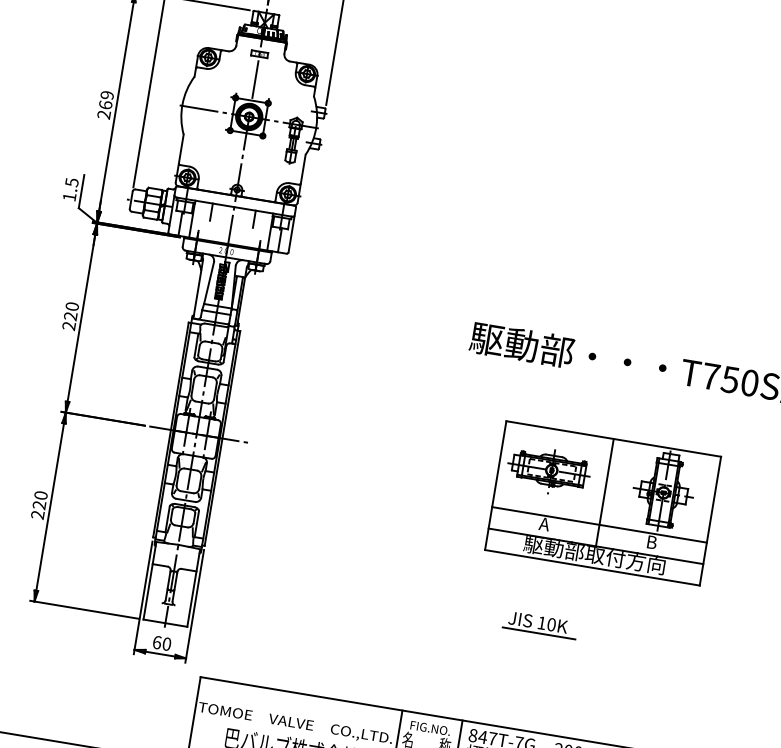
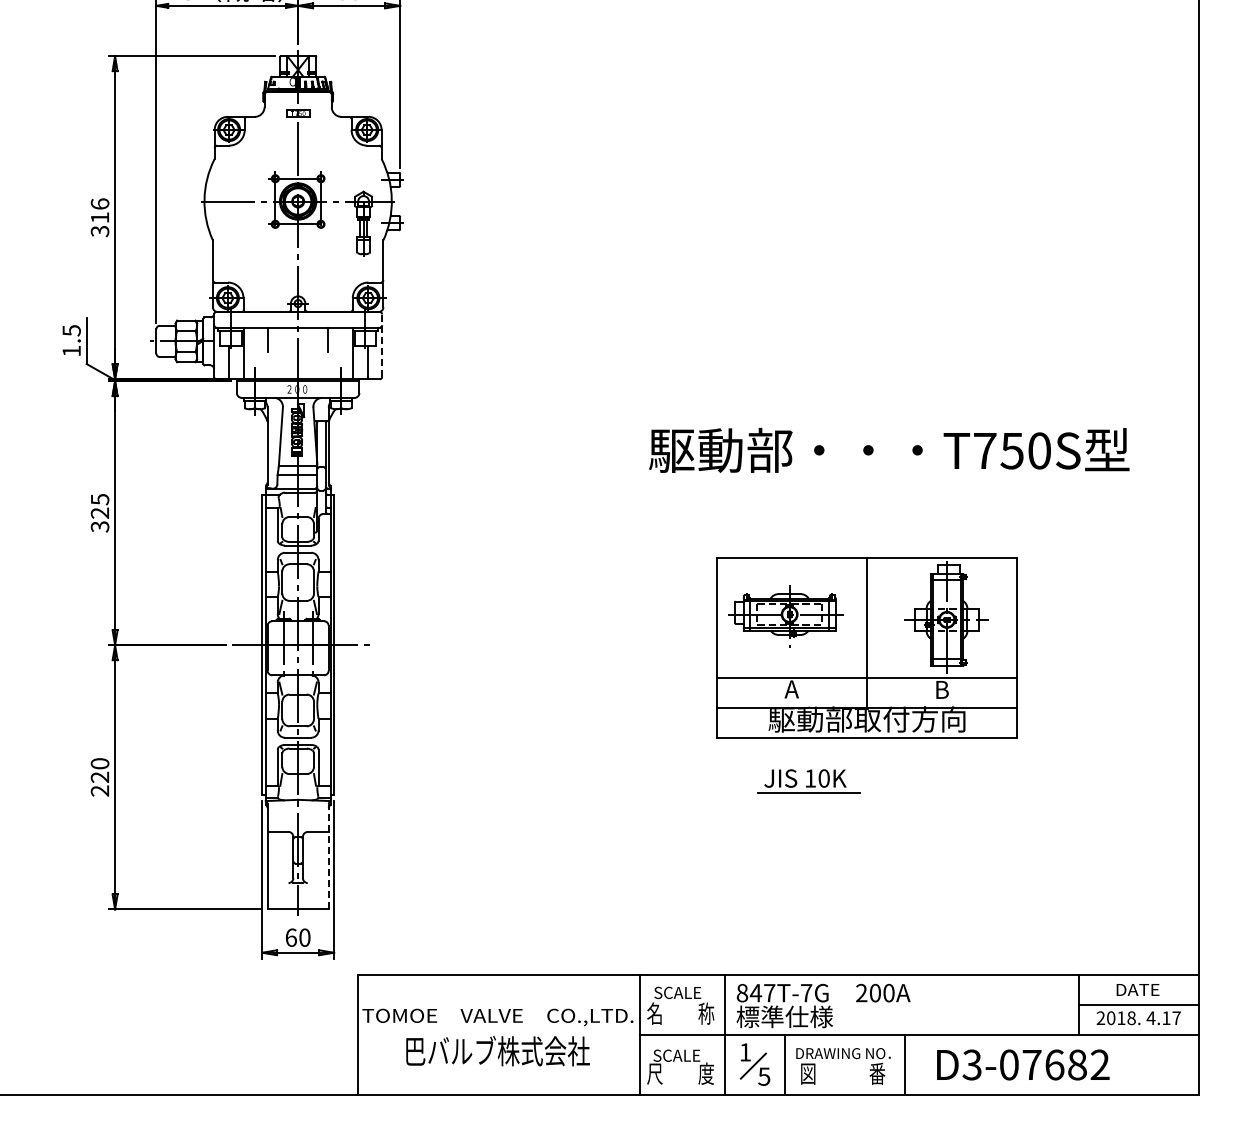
text: (105, 104) -> (99, 217), 269 -> 316
line: (292, 229) -> (382, 345), solid -> dashed
text: (70, 316) -> (99, 513), 220 -> 325
line: (193, 588) -> (328, 856), solid -> dashed
part: (540, 624) -> (808, 781), moved
text: (430, 728) -> (682, 992), FIG.NO. -> SCALE

